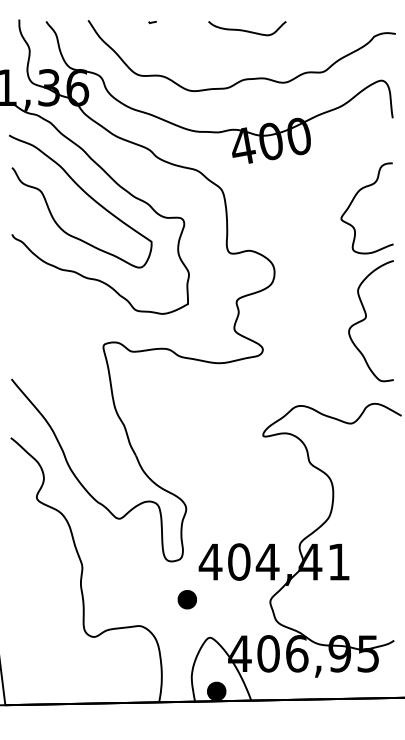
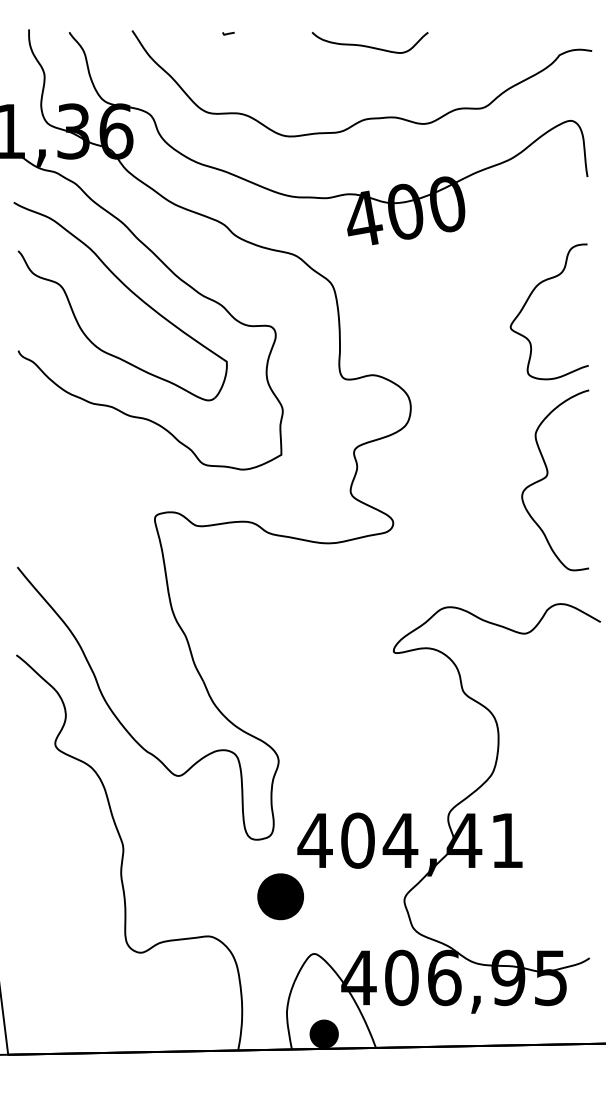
part: (186, 599) -> (279, 896), size x1.6

